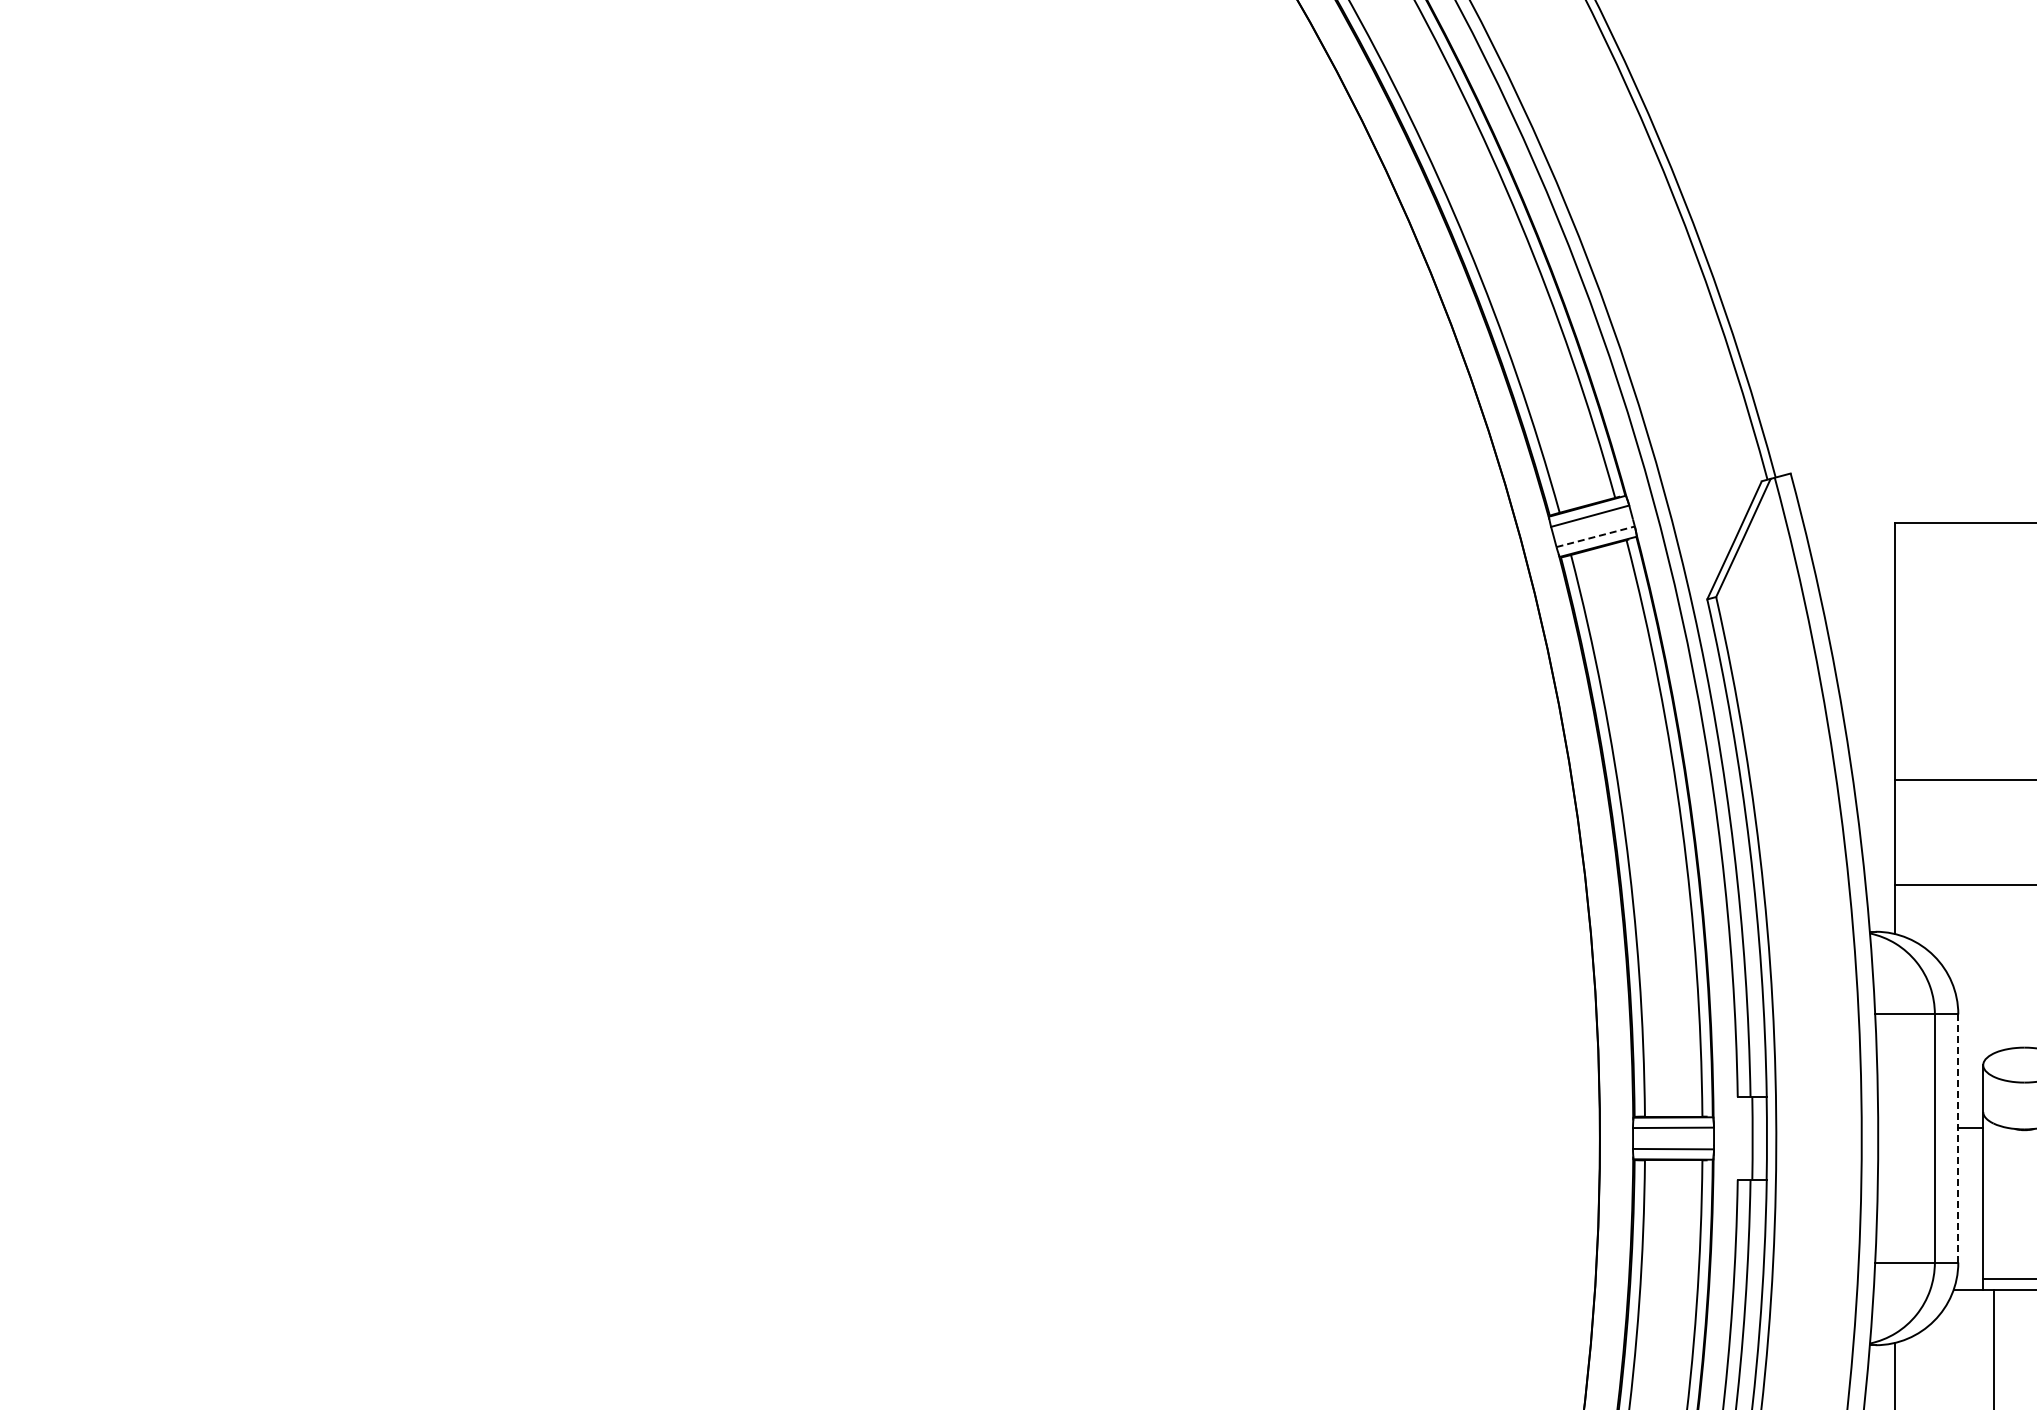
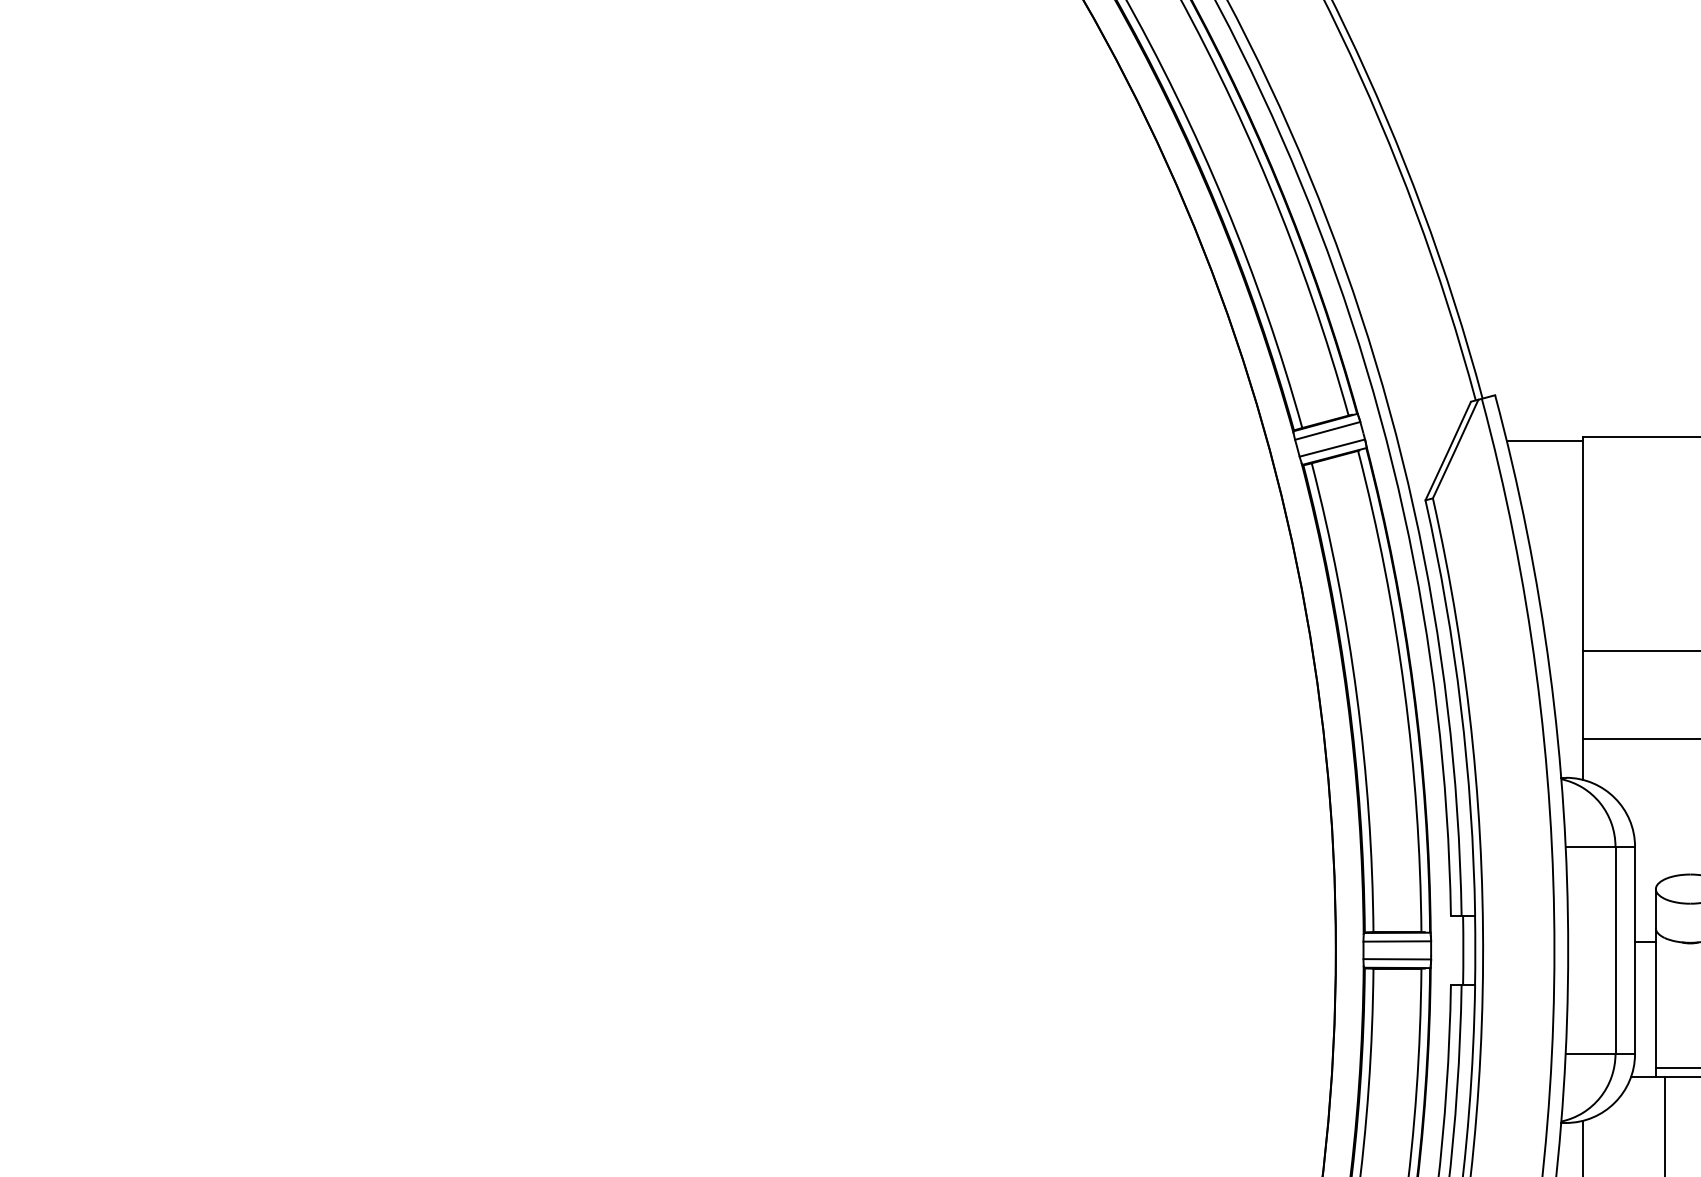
line: (1849, 528) -> (1544, 441), added
line: (1596, 536) -> (1333, 447), dashed -> solid
line: (1958, 1138) -> (1635, 950), dashed -> solid

